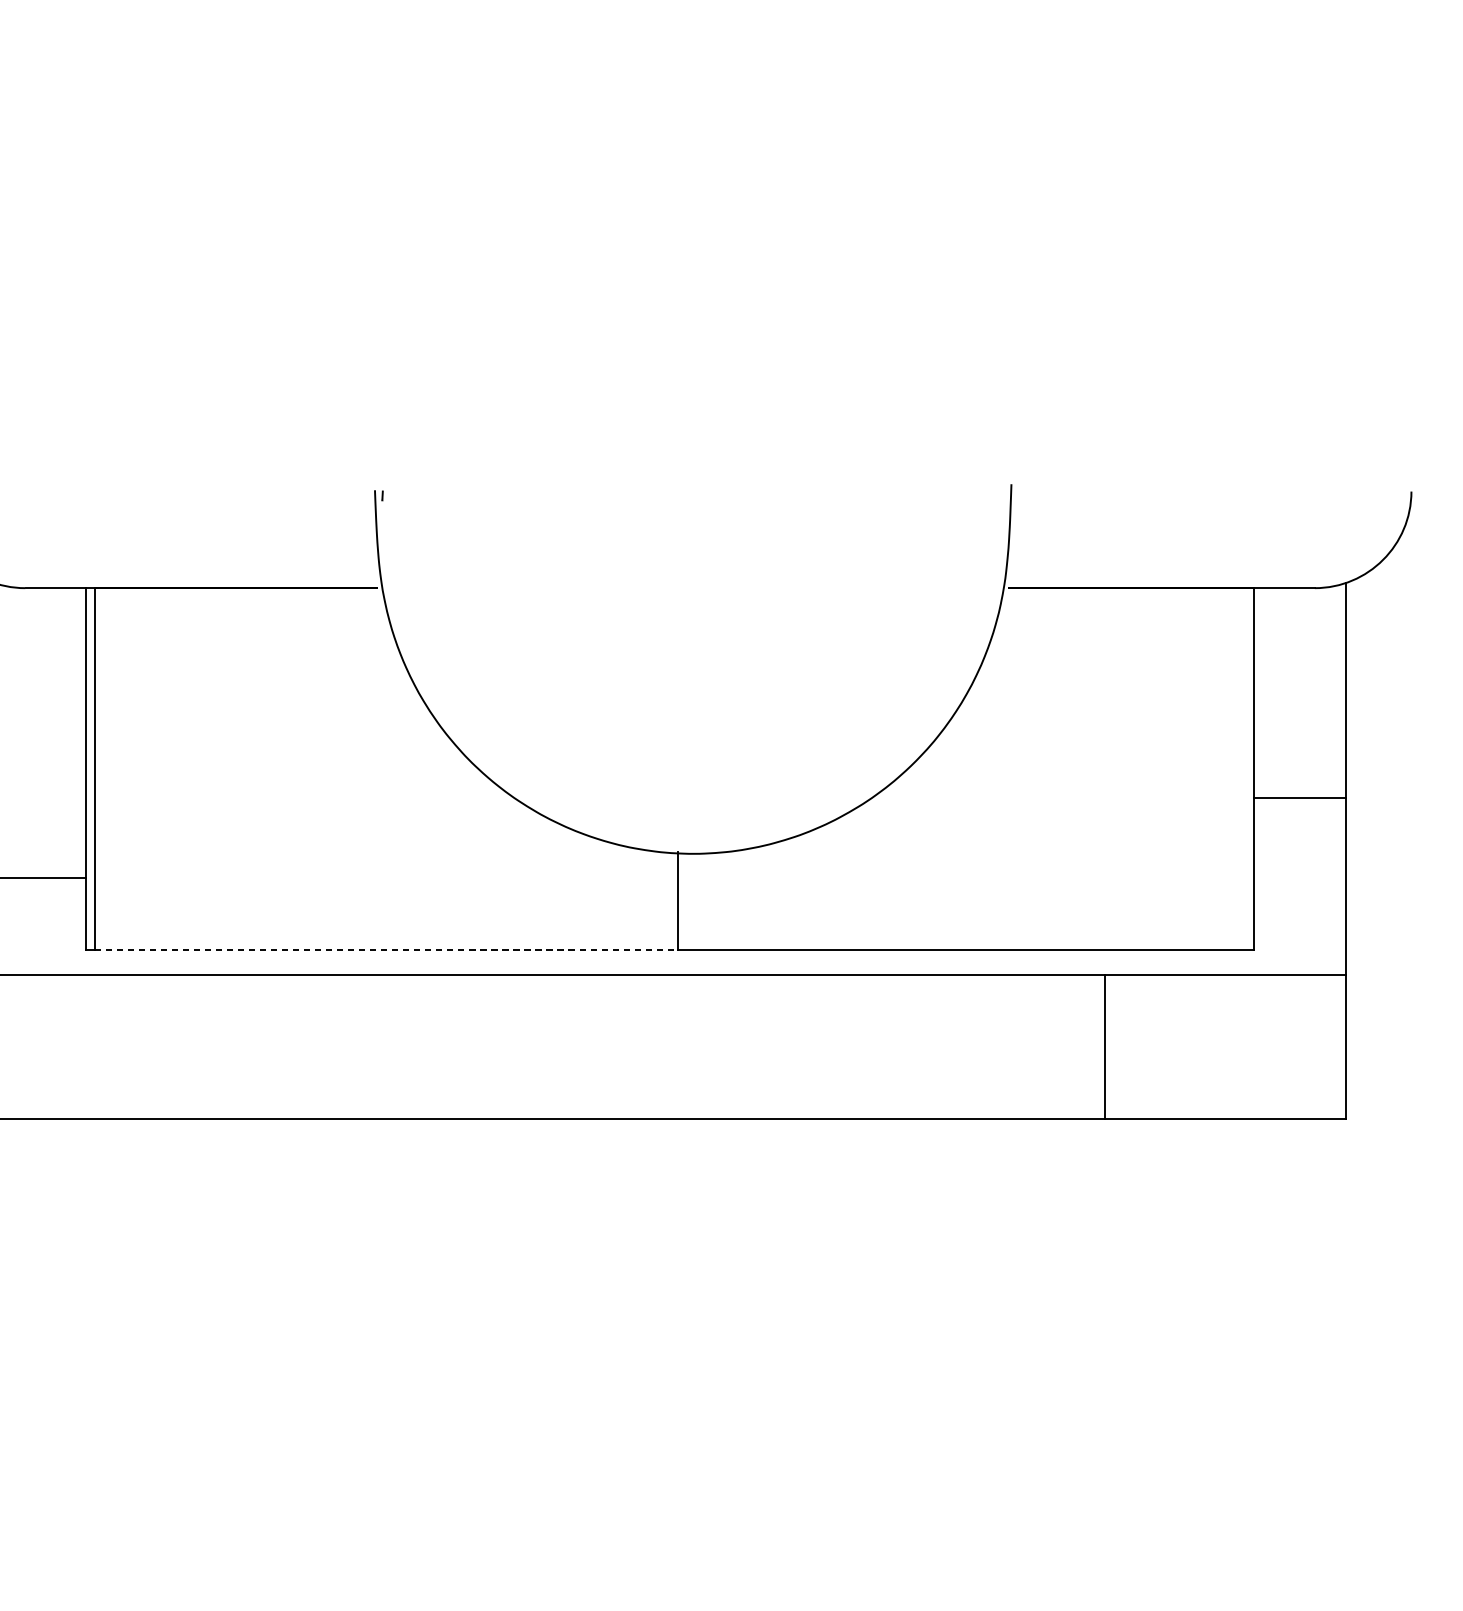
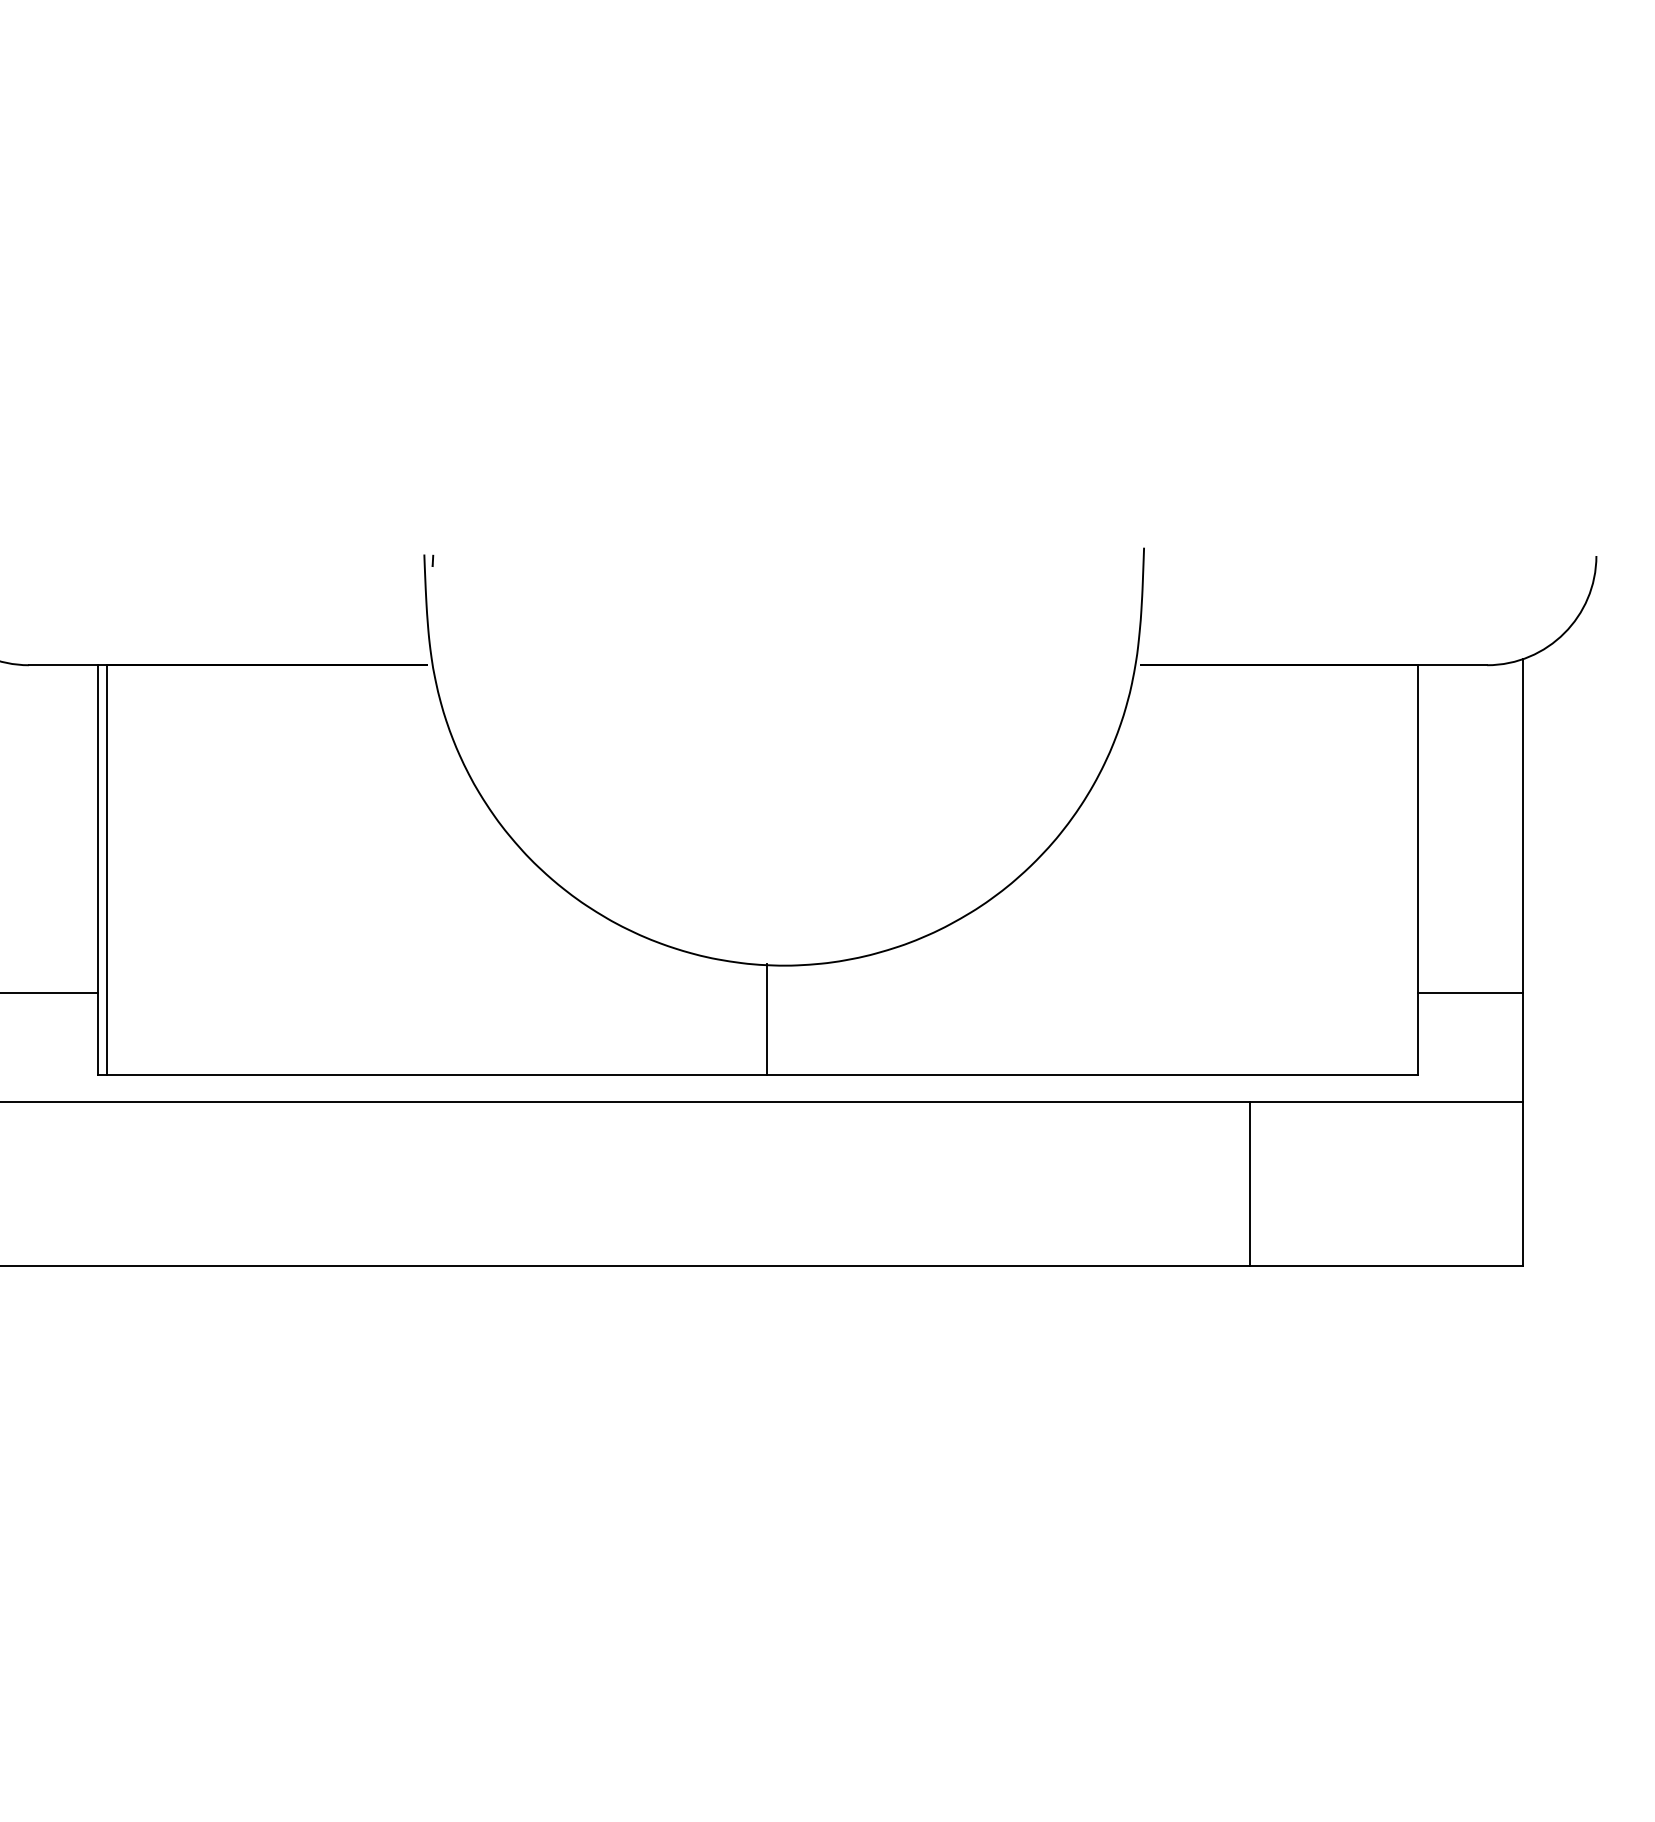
line: (1299, 797) -> (1469, 992), moved
line: (386, 950) -> (437, 1074), dashed -> solid

